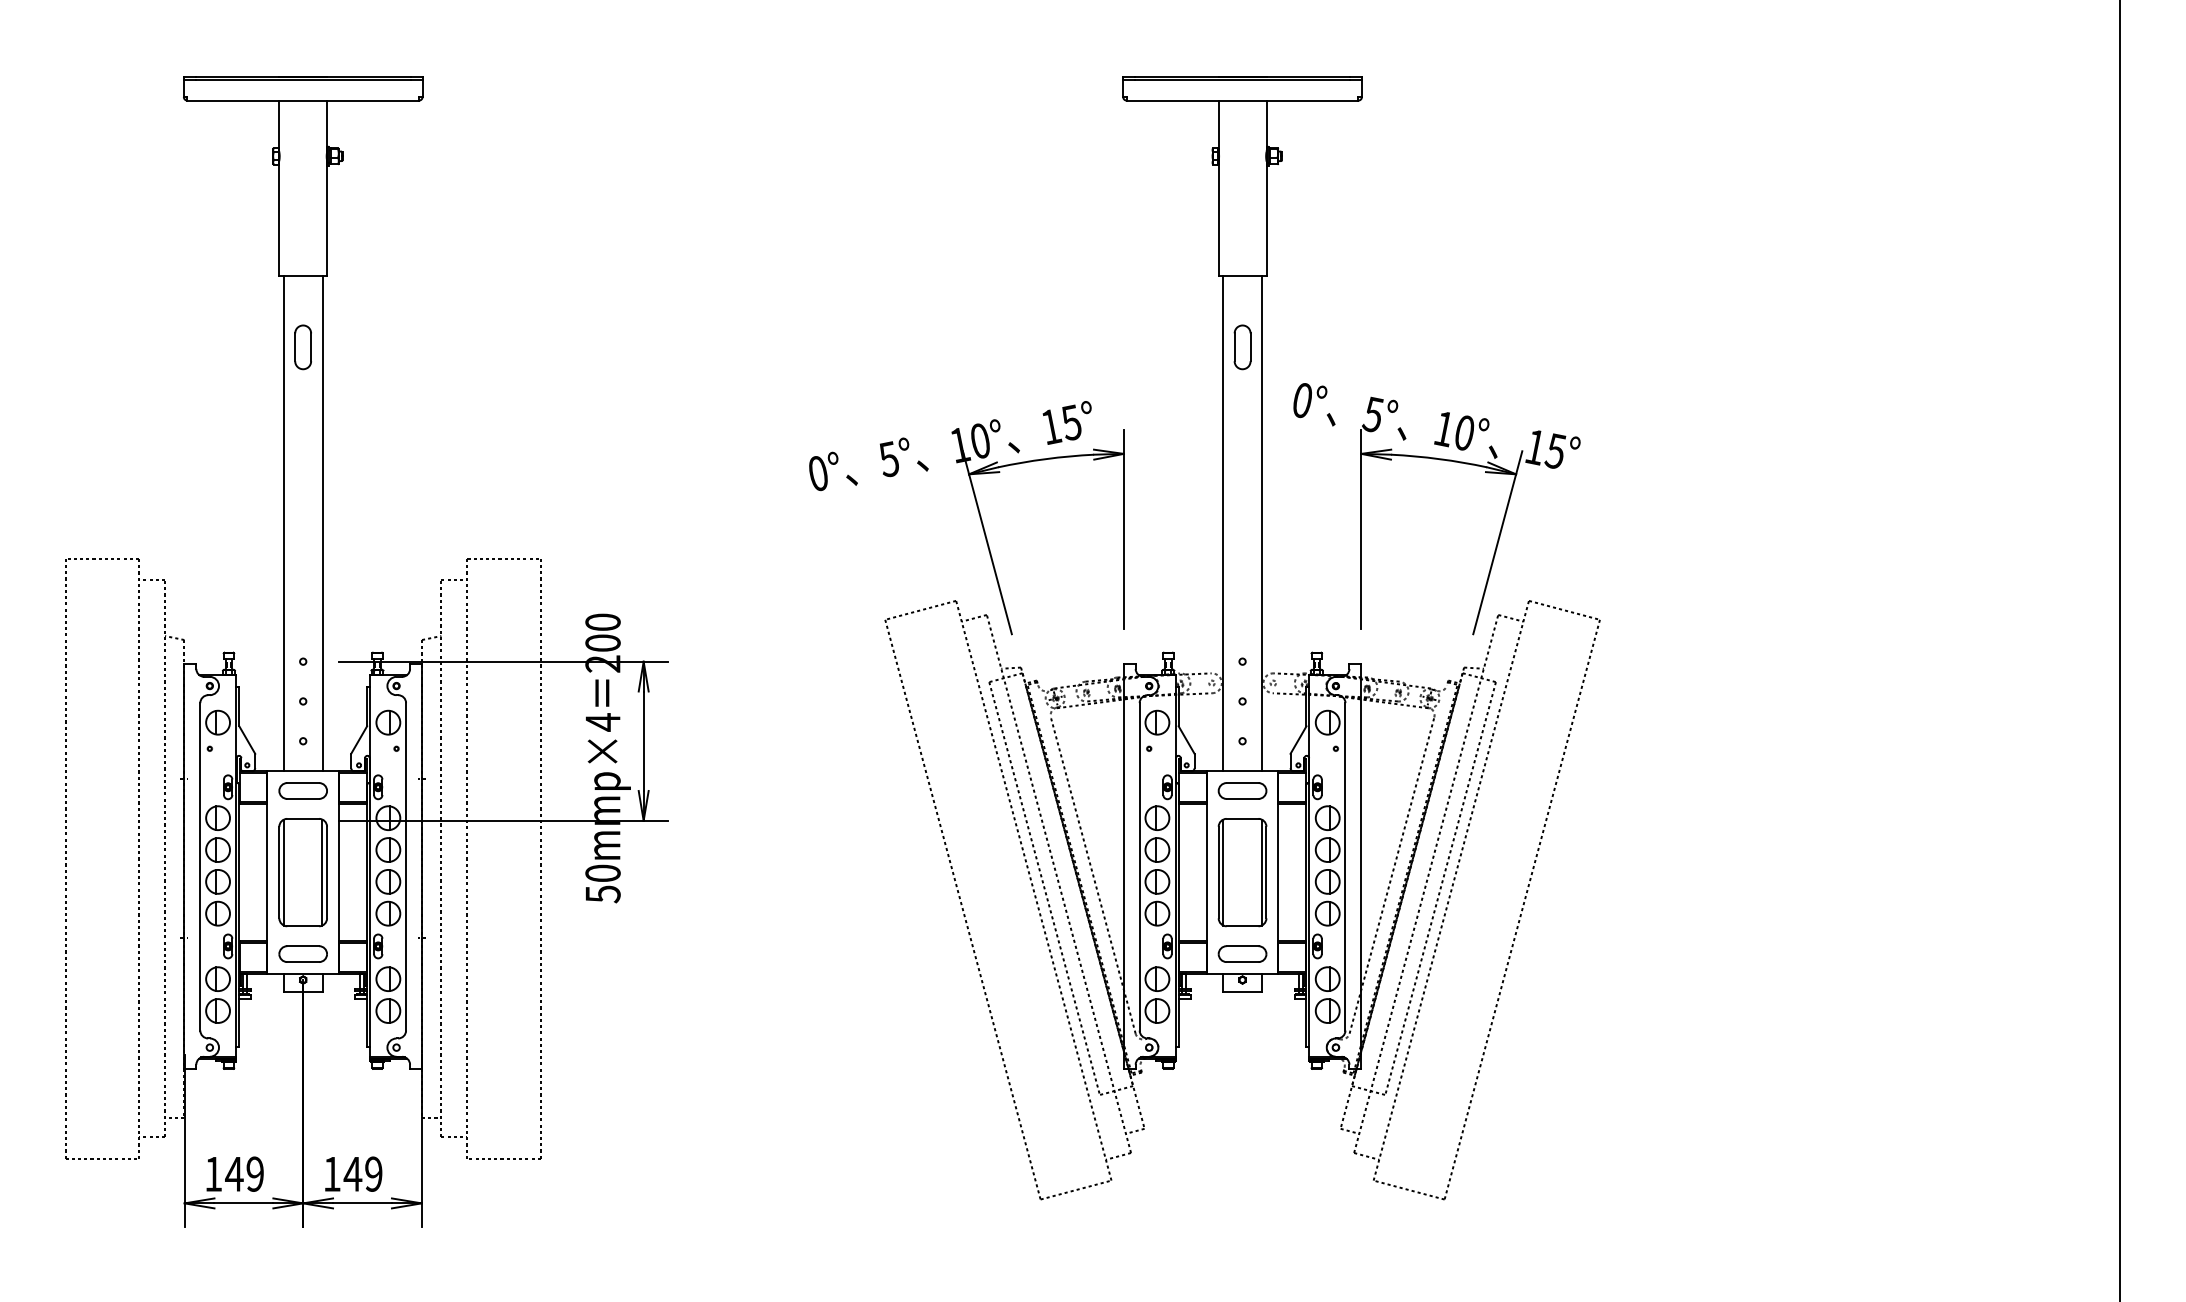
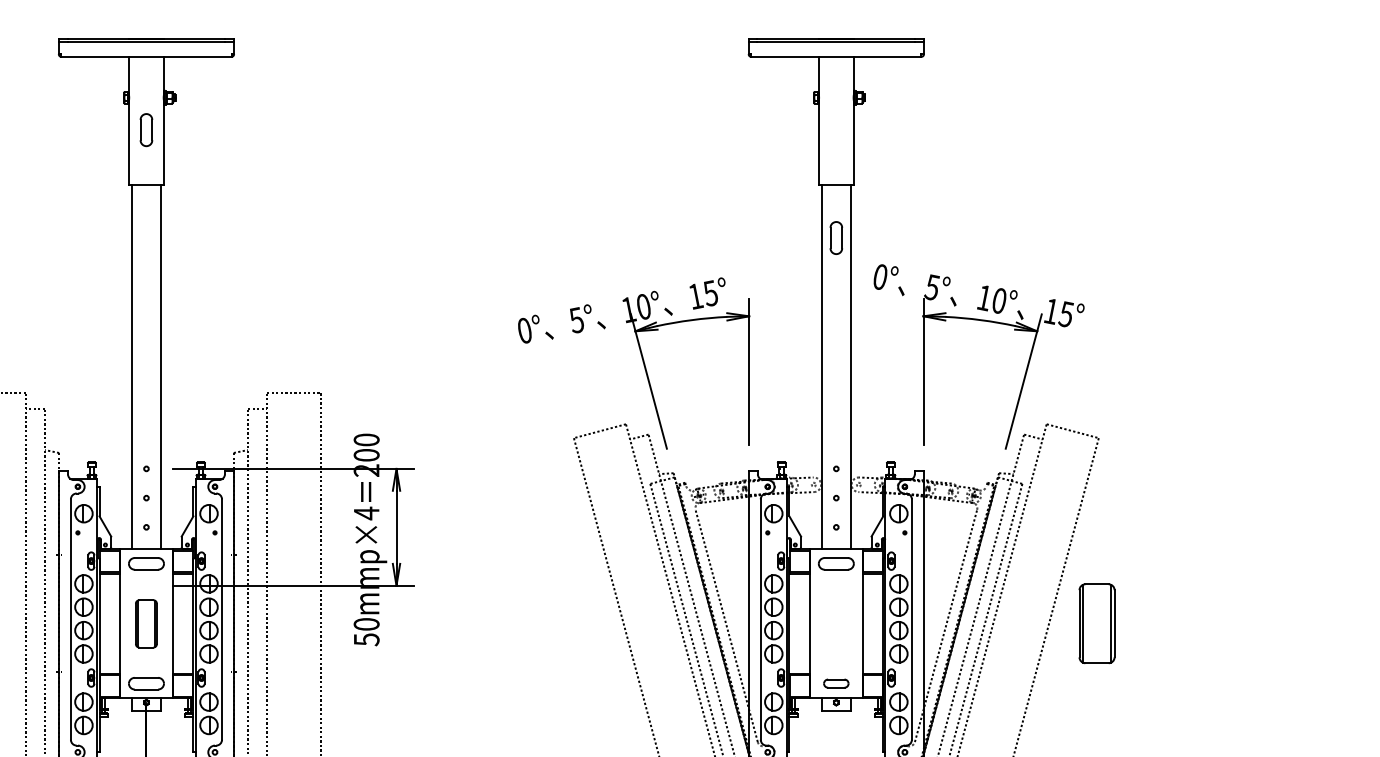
part: (302, 347) -> (145, 130), moved
part: (302, 872) -> (145, 623), size x0.6
part: (1242, 872) -> (1096, 623), moved
part: (1242, 953) -> (836, 683), size x0.7

